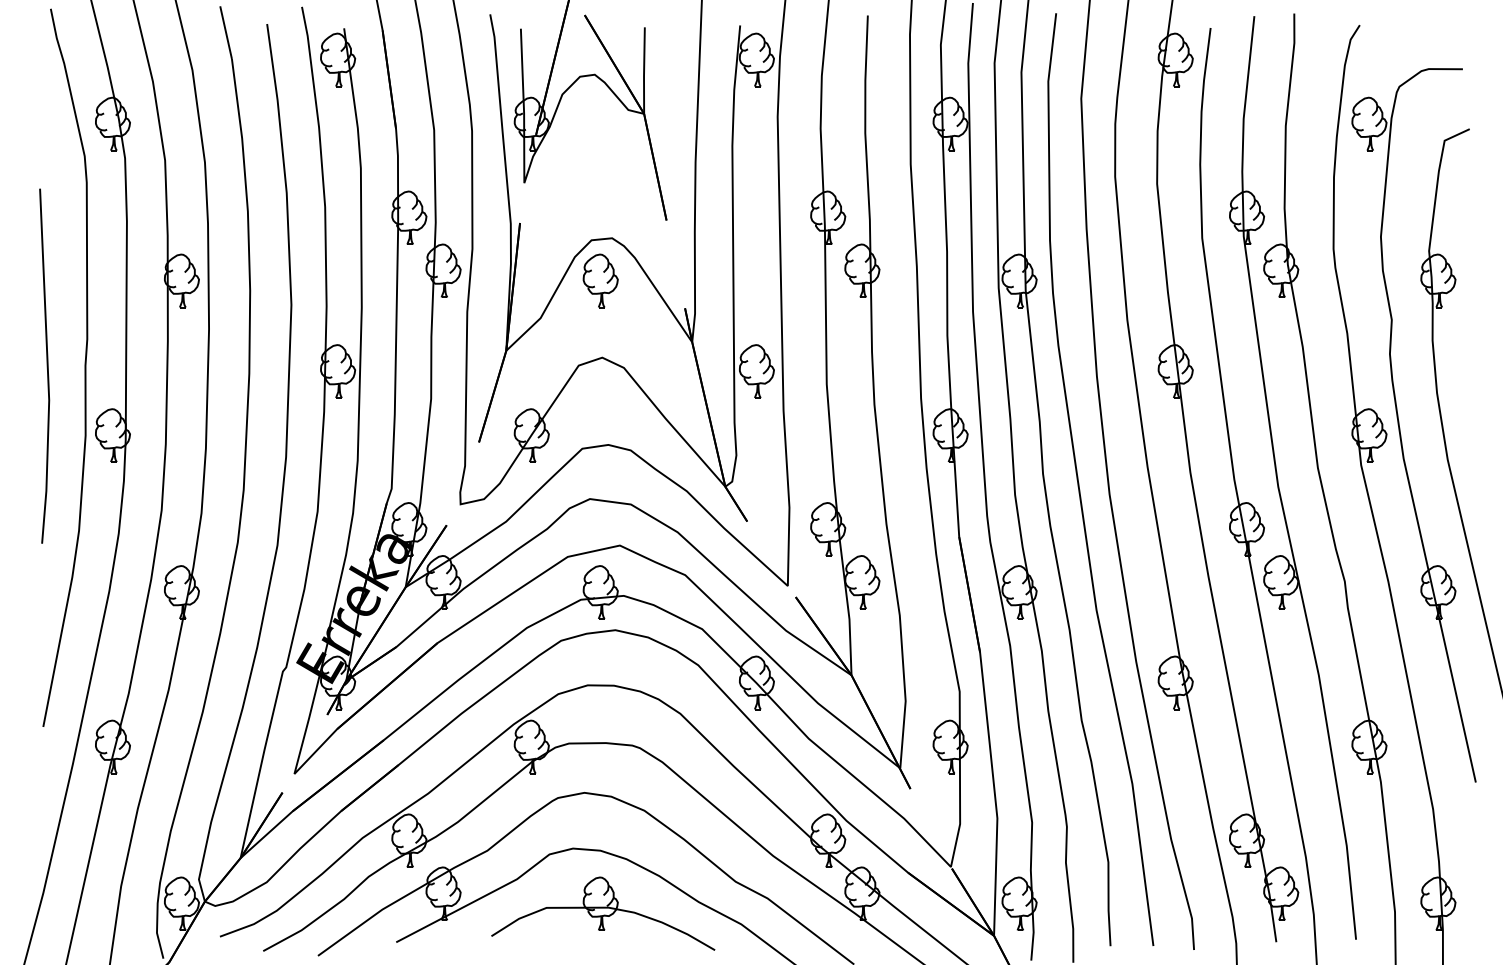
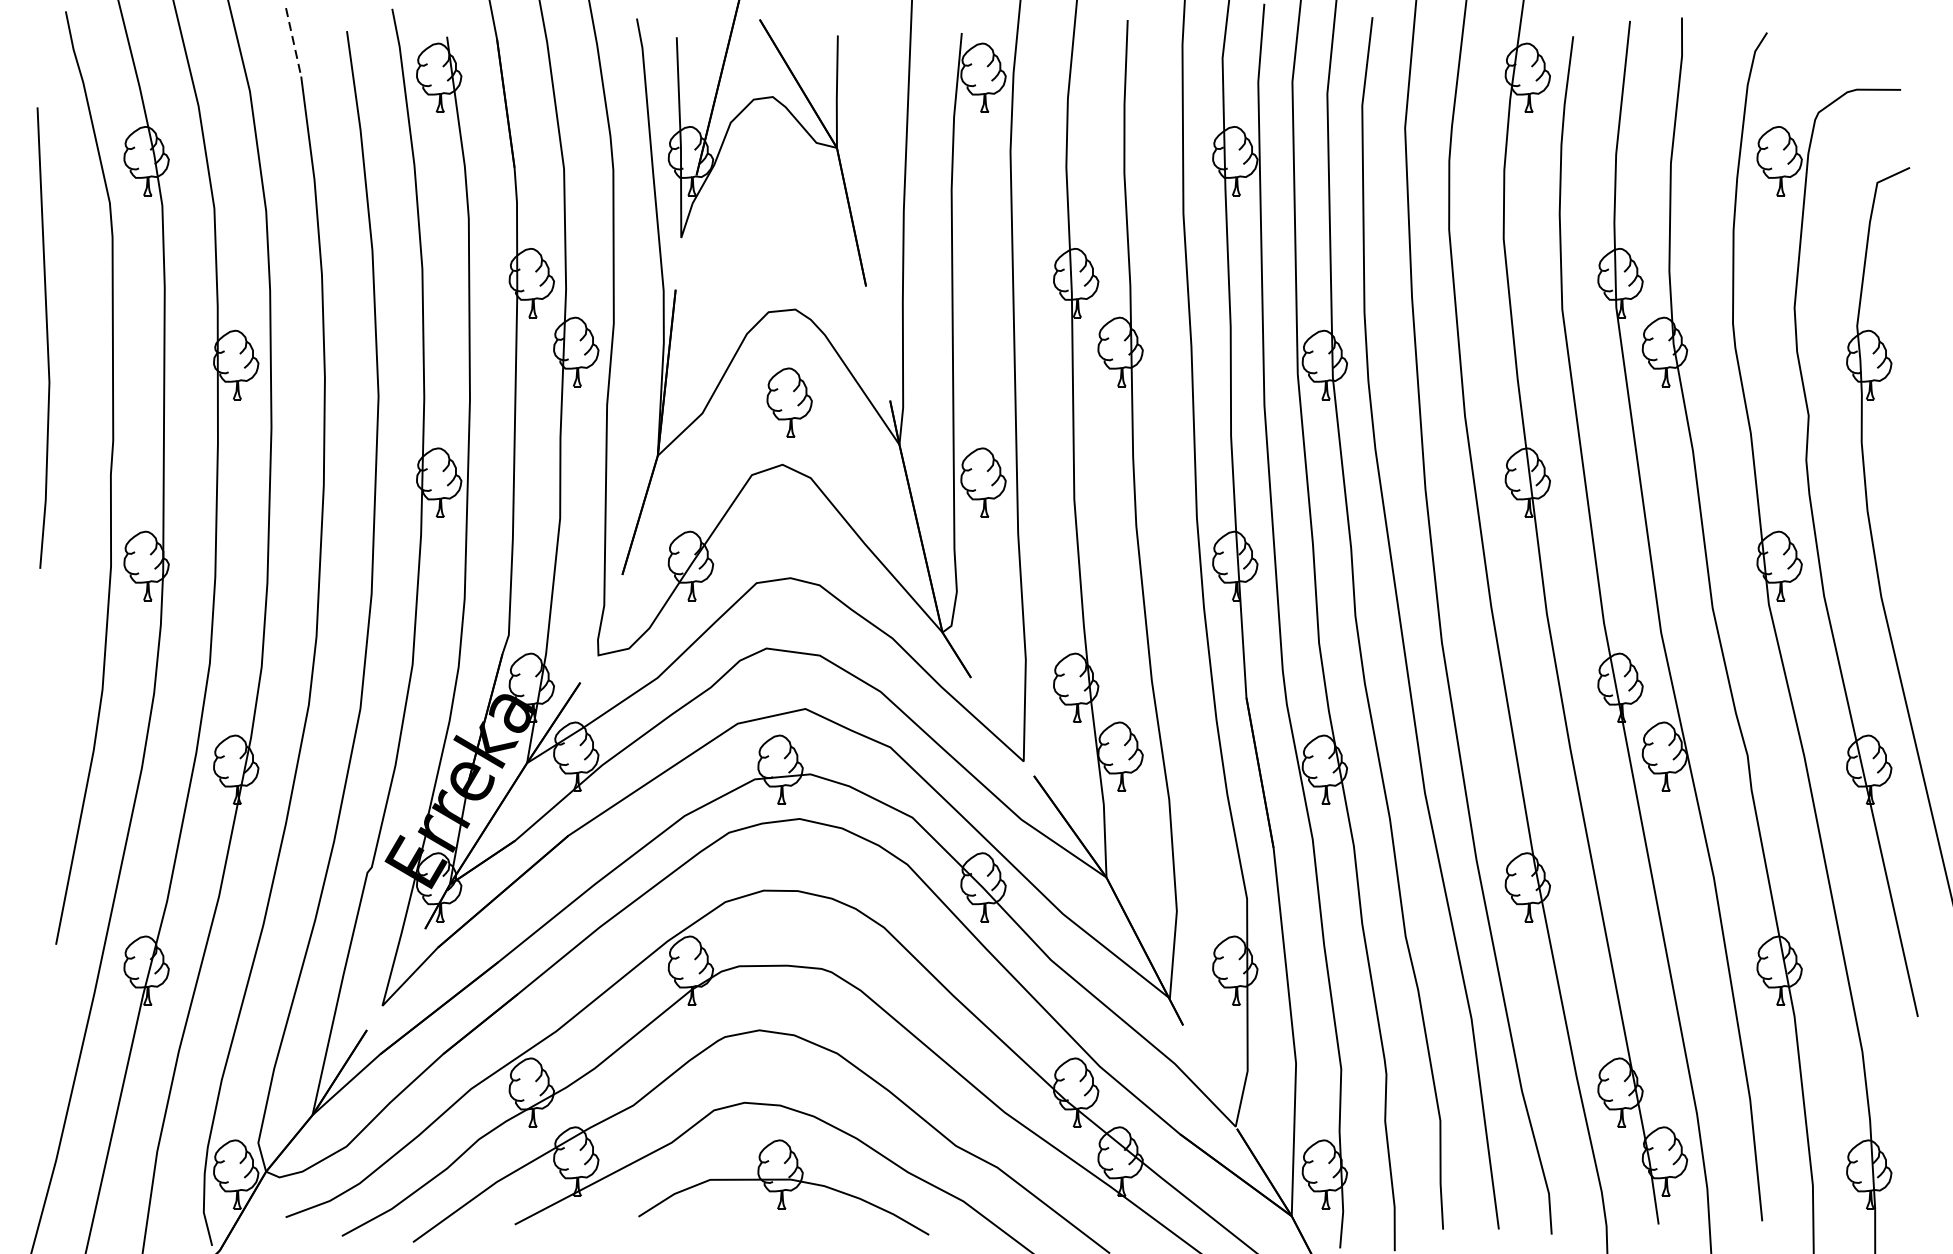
line: (226, 32) -> (294, 42), solid -> dashed
part: (600, 280) -> (789, 402), moved
line: (46, 365) -> (45, 337), moved

